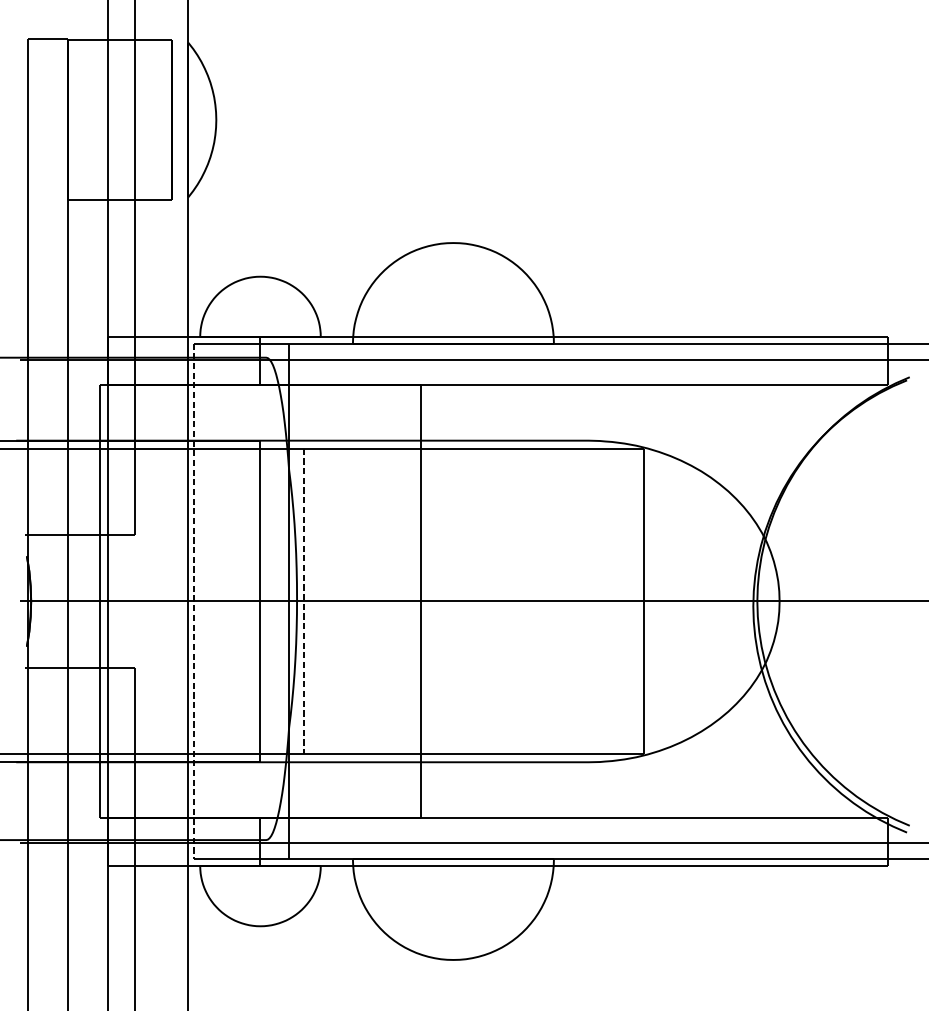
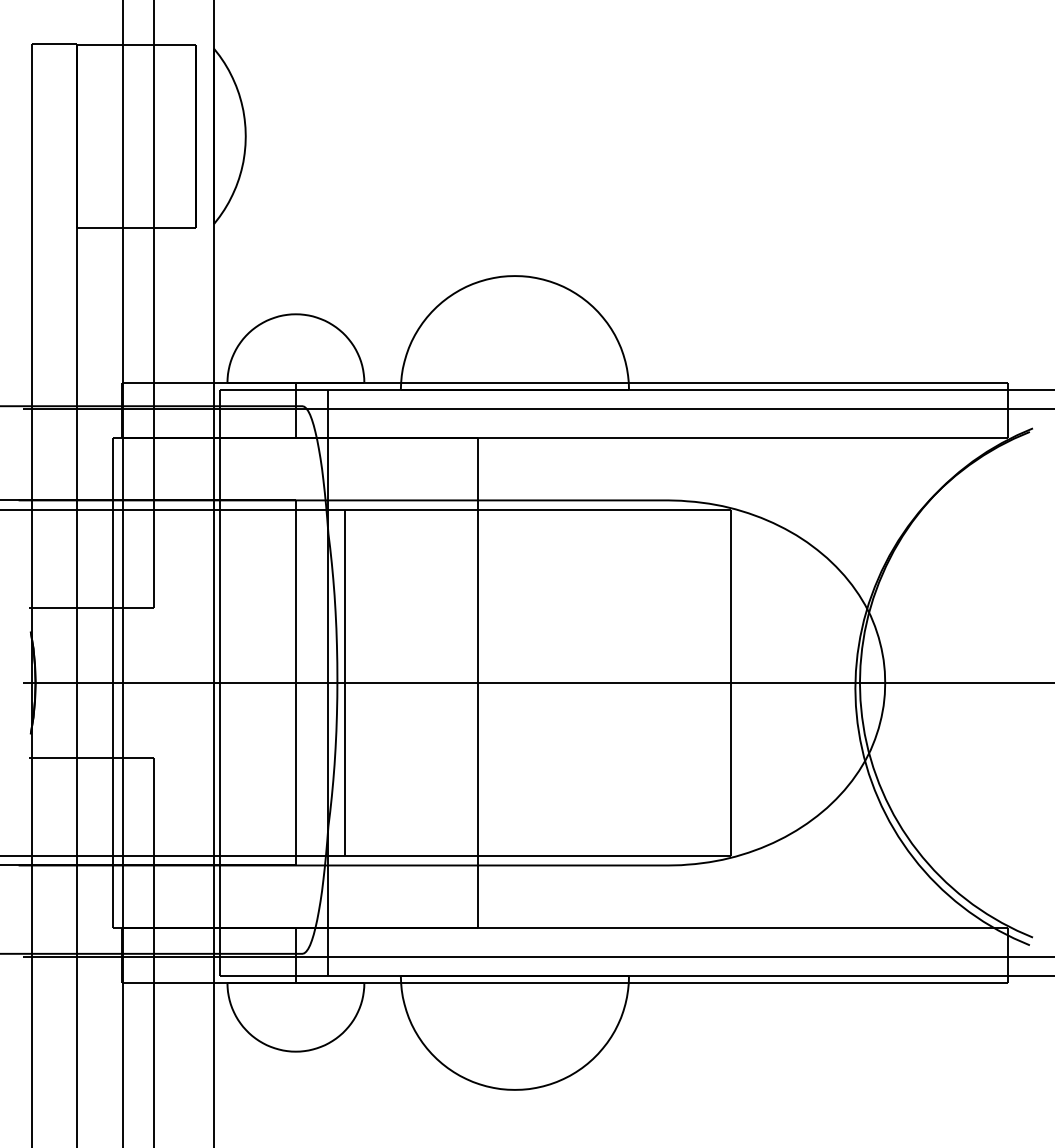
line: (193, 601) -> (219, 682), dashed -> solid
line: (304, 601) -> (345, 683), dashed -> solid

